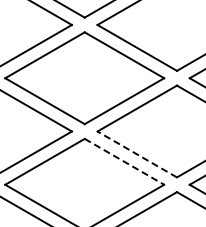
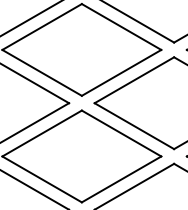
line: (137, 154) -> (134, 126), dashed -> solid
line: (124, 161) -> (121, 133), dashed -> solid

